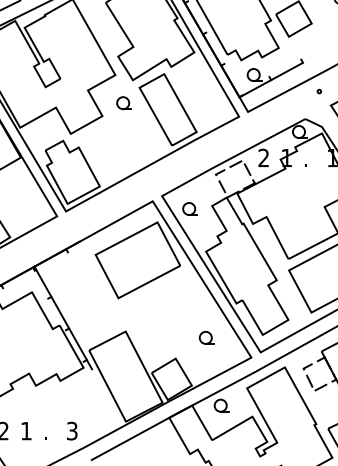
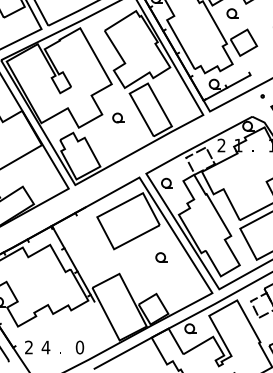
part: (124, 102) -> (118, 117), moved
part: (206, 337) -> (161, 257), moved
text: (25, 431) -> (45, 347), 1 -> 4
text: (71, 431) -> (79, 347), 3 -> 0

